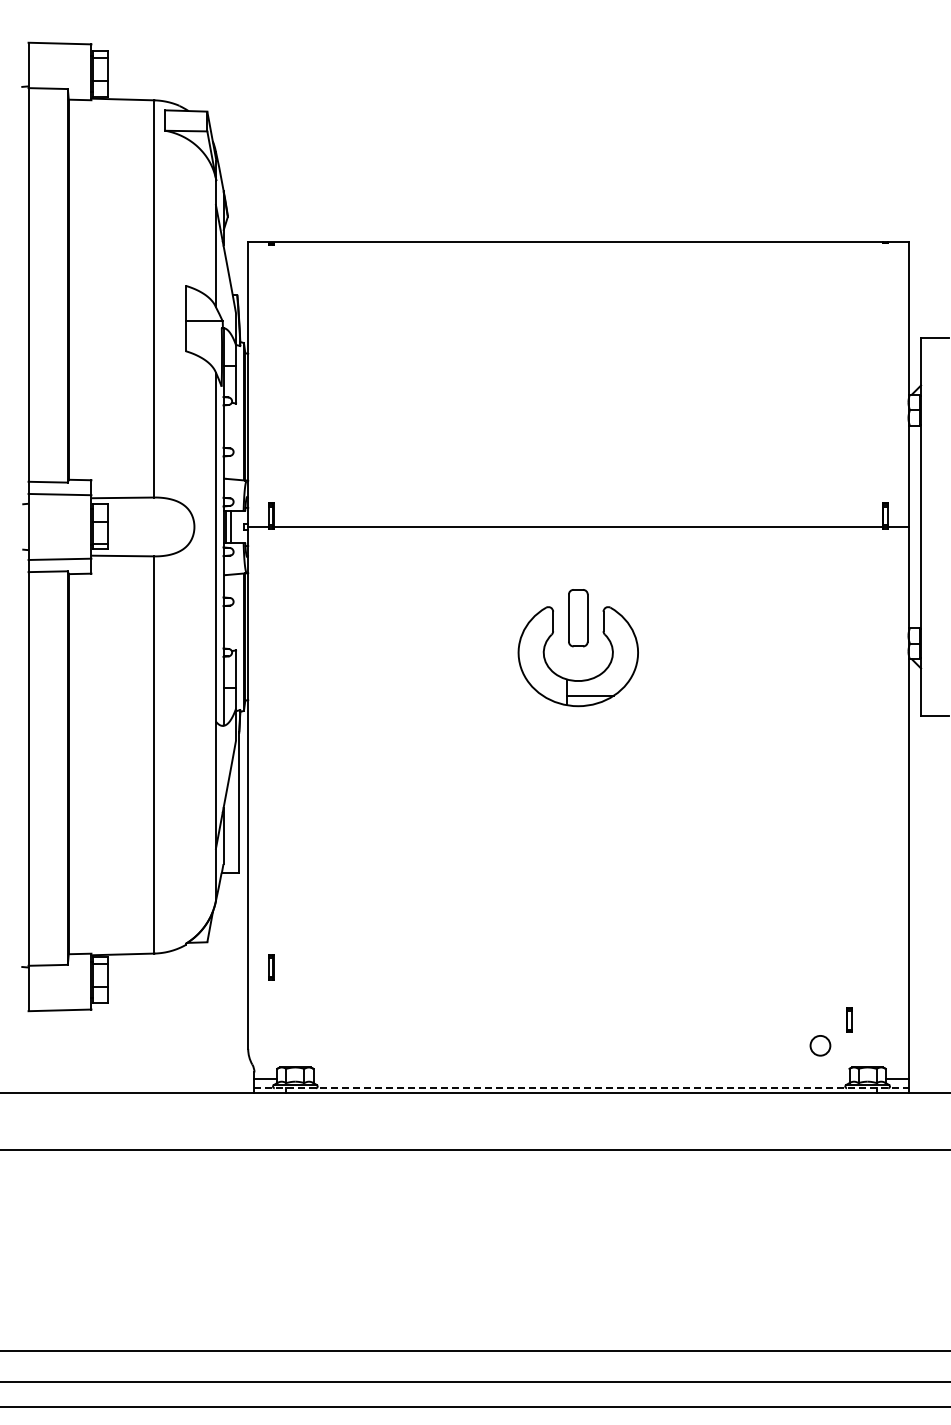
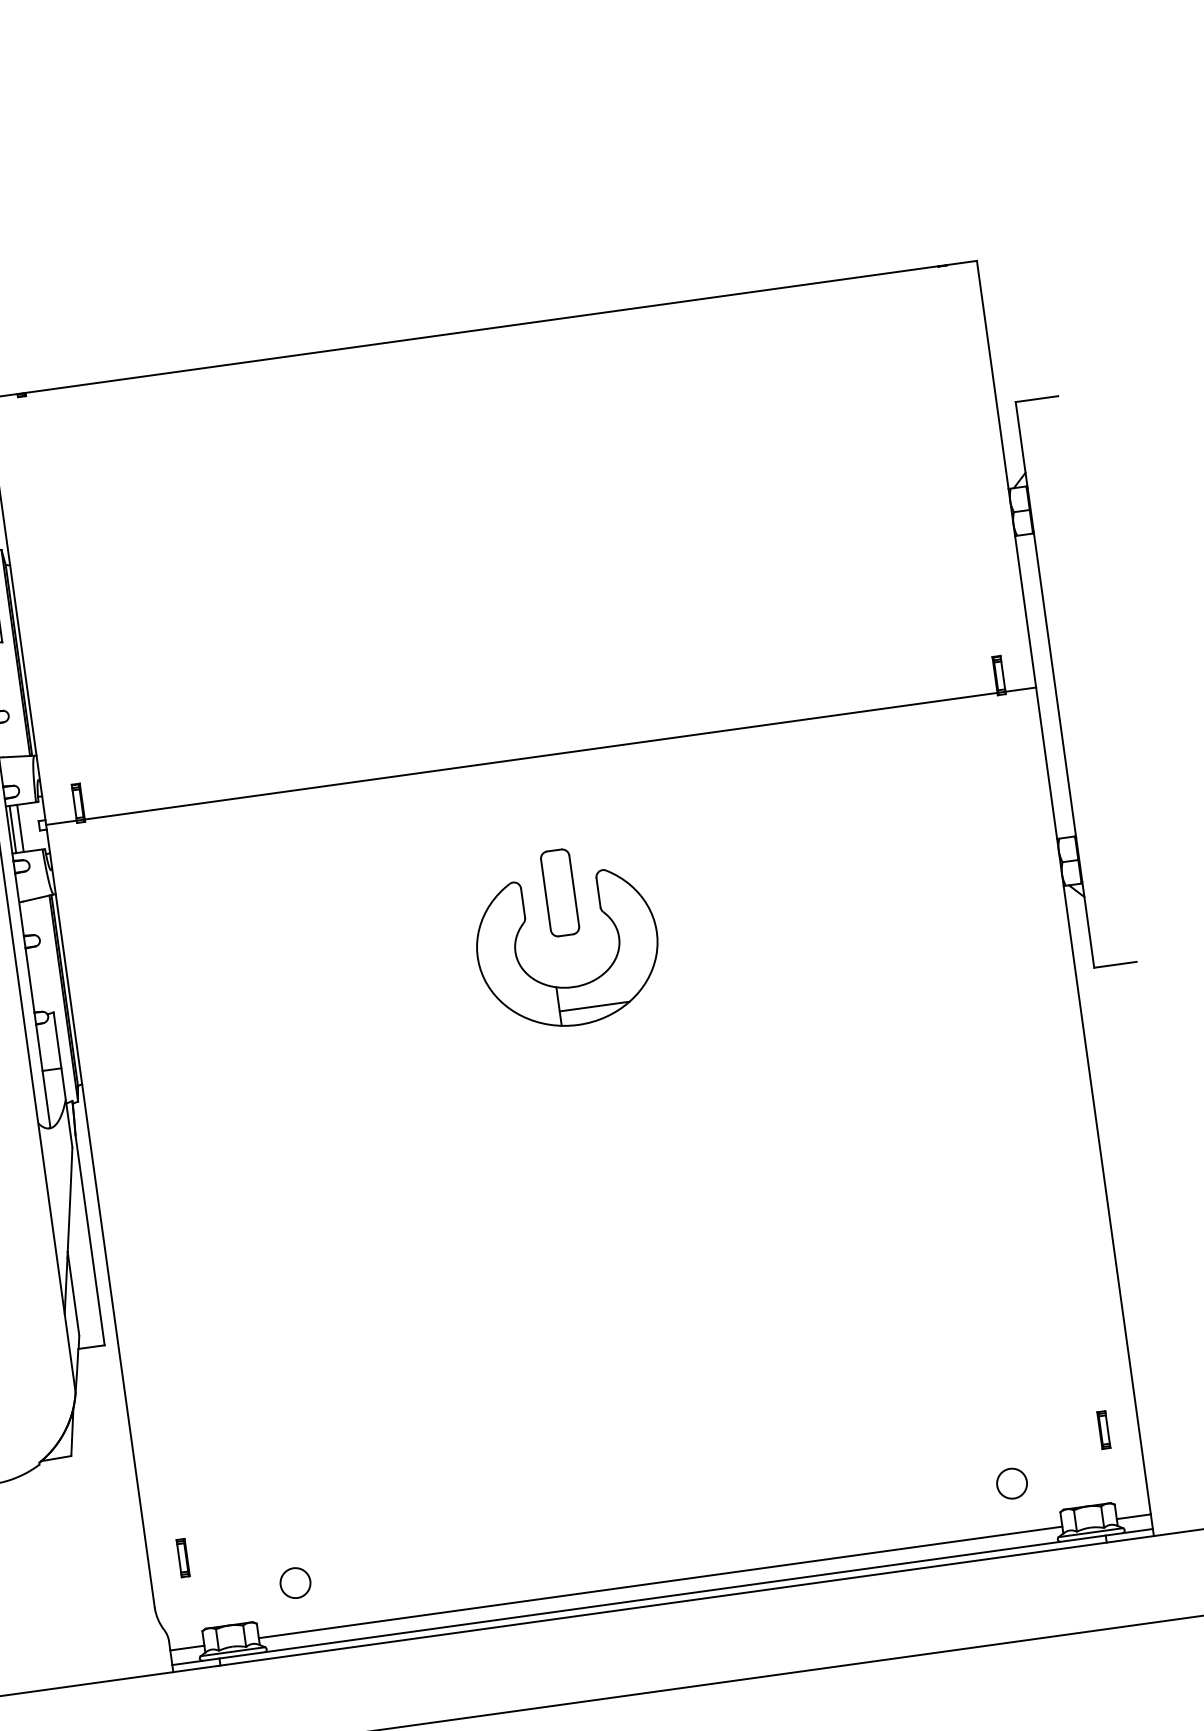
part: (271, 967) -> (183, 1558), moved
part: (849, 1019) -> (1103, 1429), moved
circle: (342, 1045) -> (295, 1582), added
line: (581, 1078) -> (660, 1582), added
line: (581, 1088) -> (662, 1597), dashed -> solid

